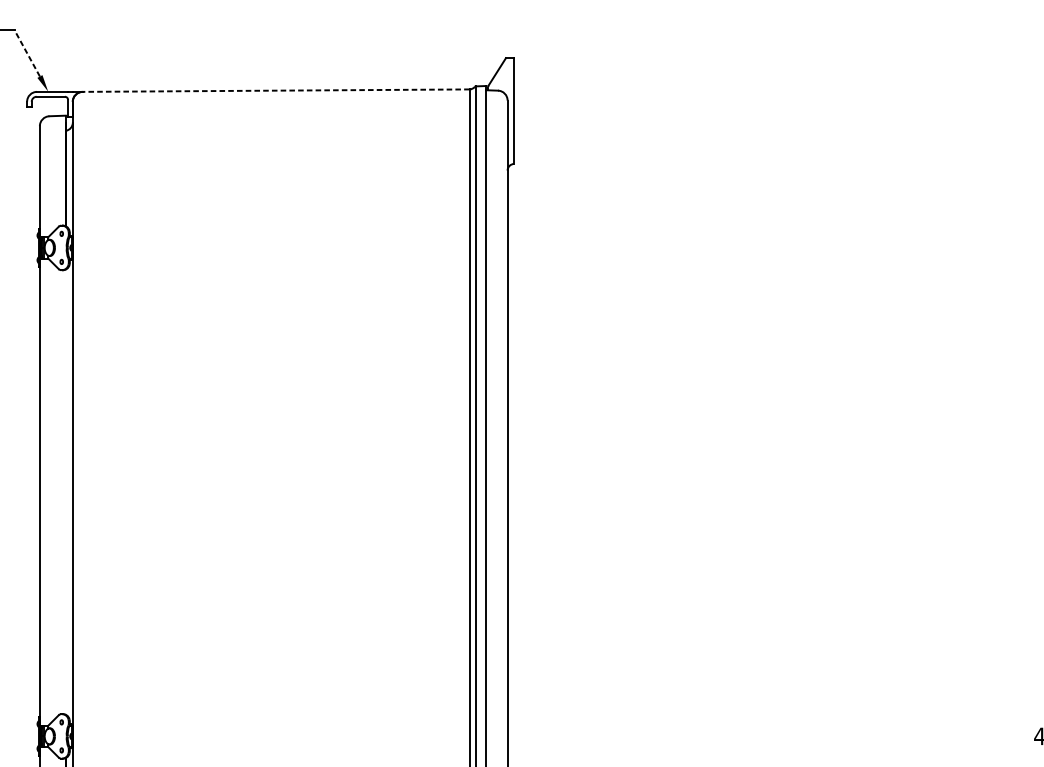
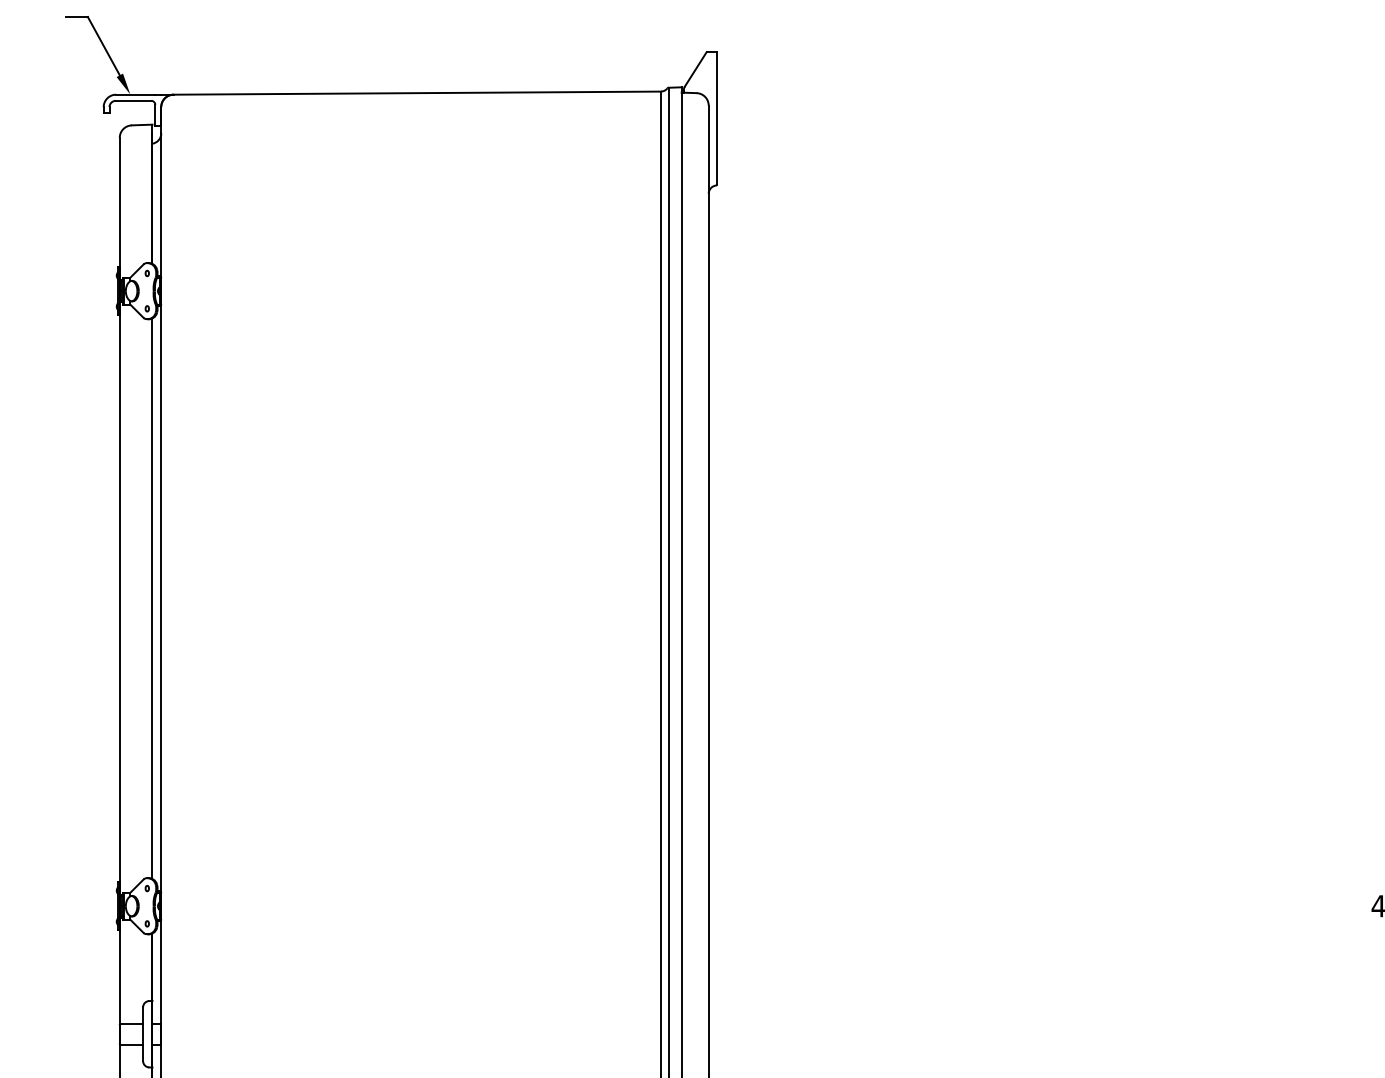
line: (26, 52) -> (103, 45), dashed -> solid
line: (276, 90) -> (417, 93), dashed -> solid
line: (65, 492) -> (152, 598), added

